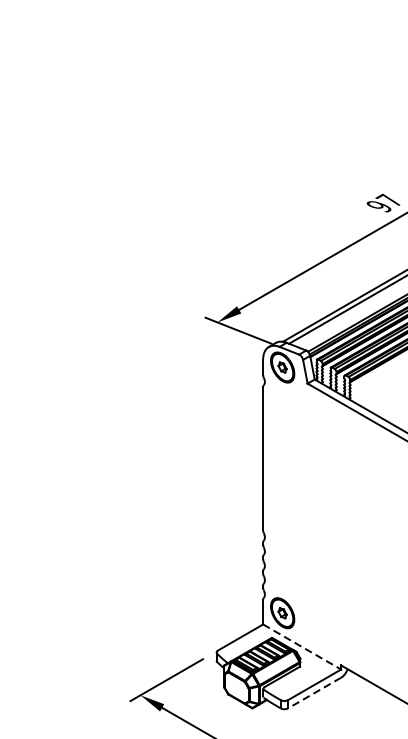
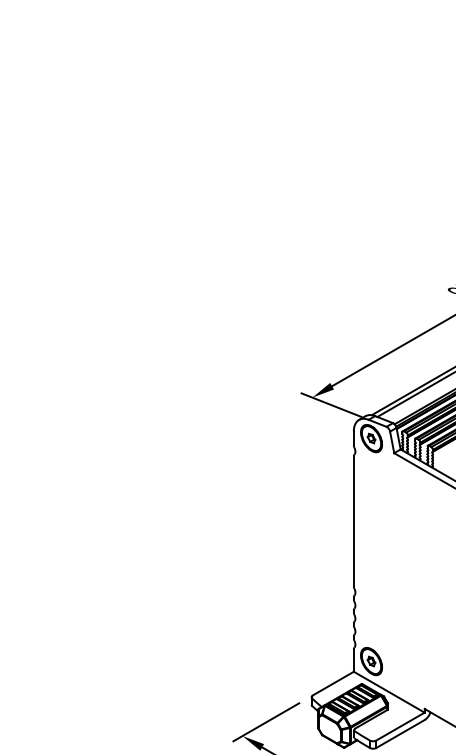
line: (302, 647) -> (389, 692), dashed -> solid
line: (314, 693) -> (400, 734), dashed -> solid

